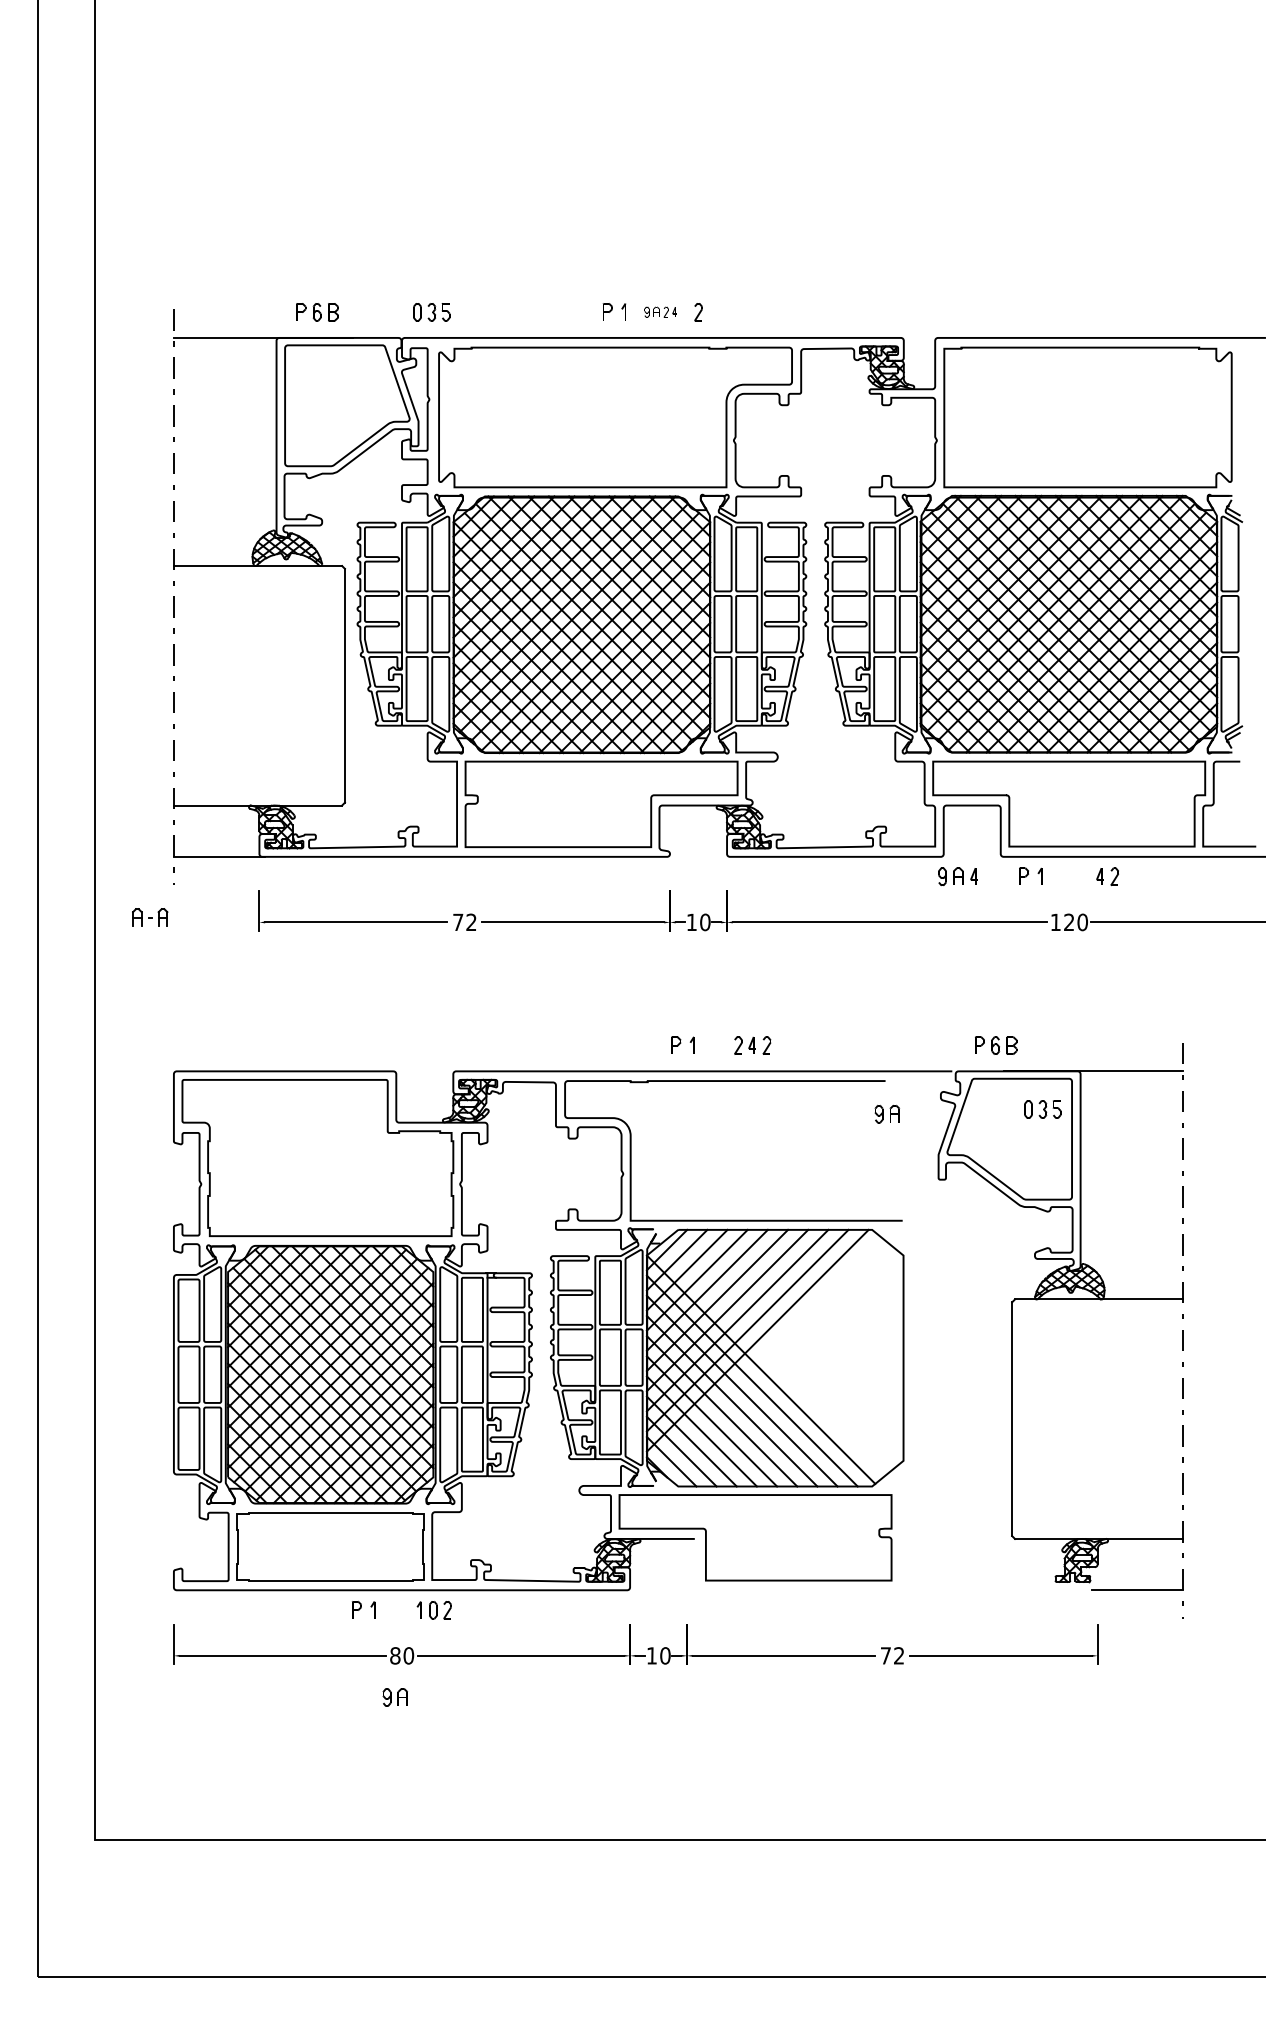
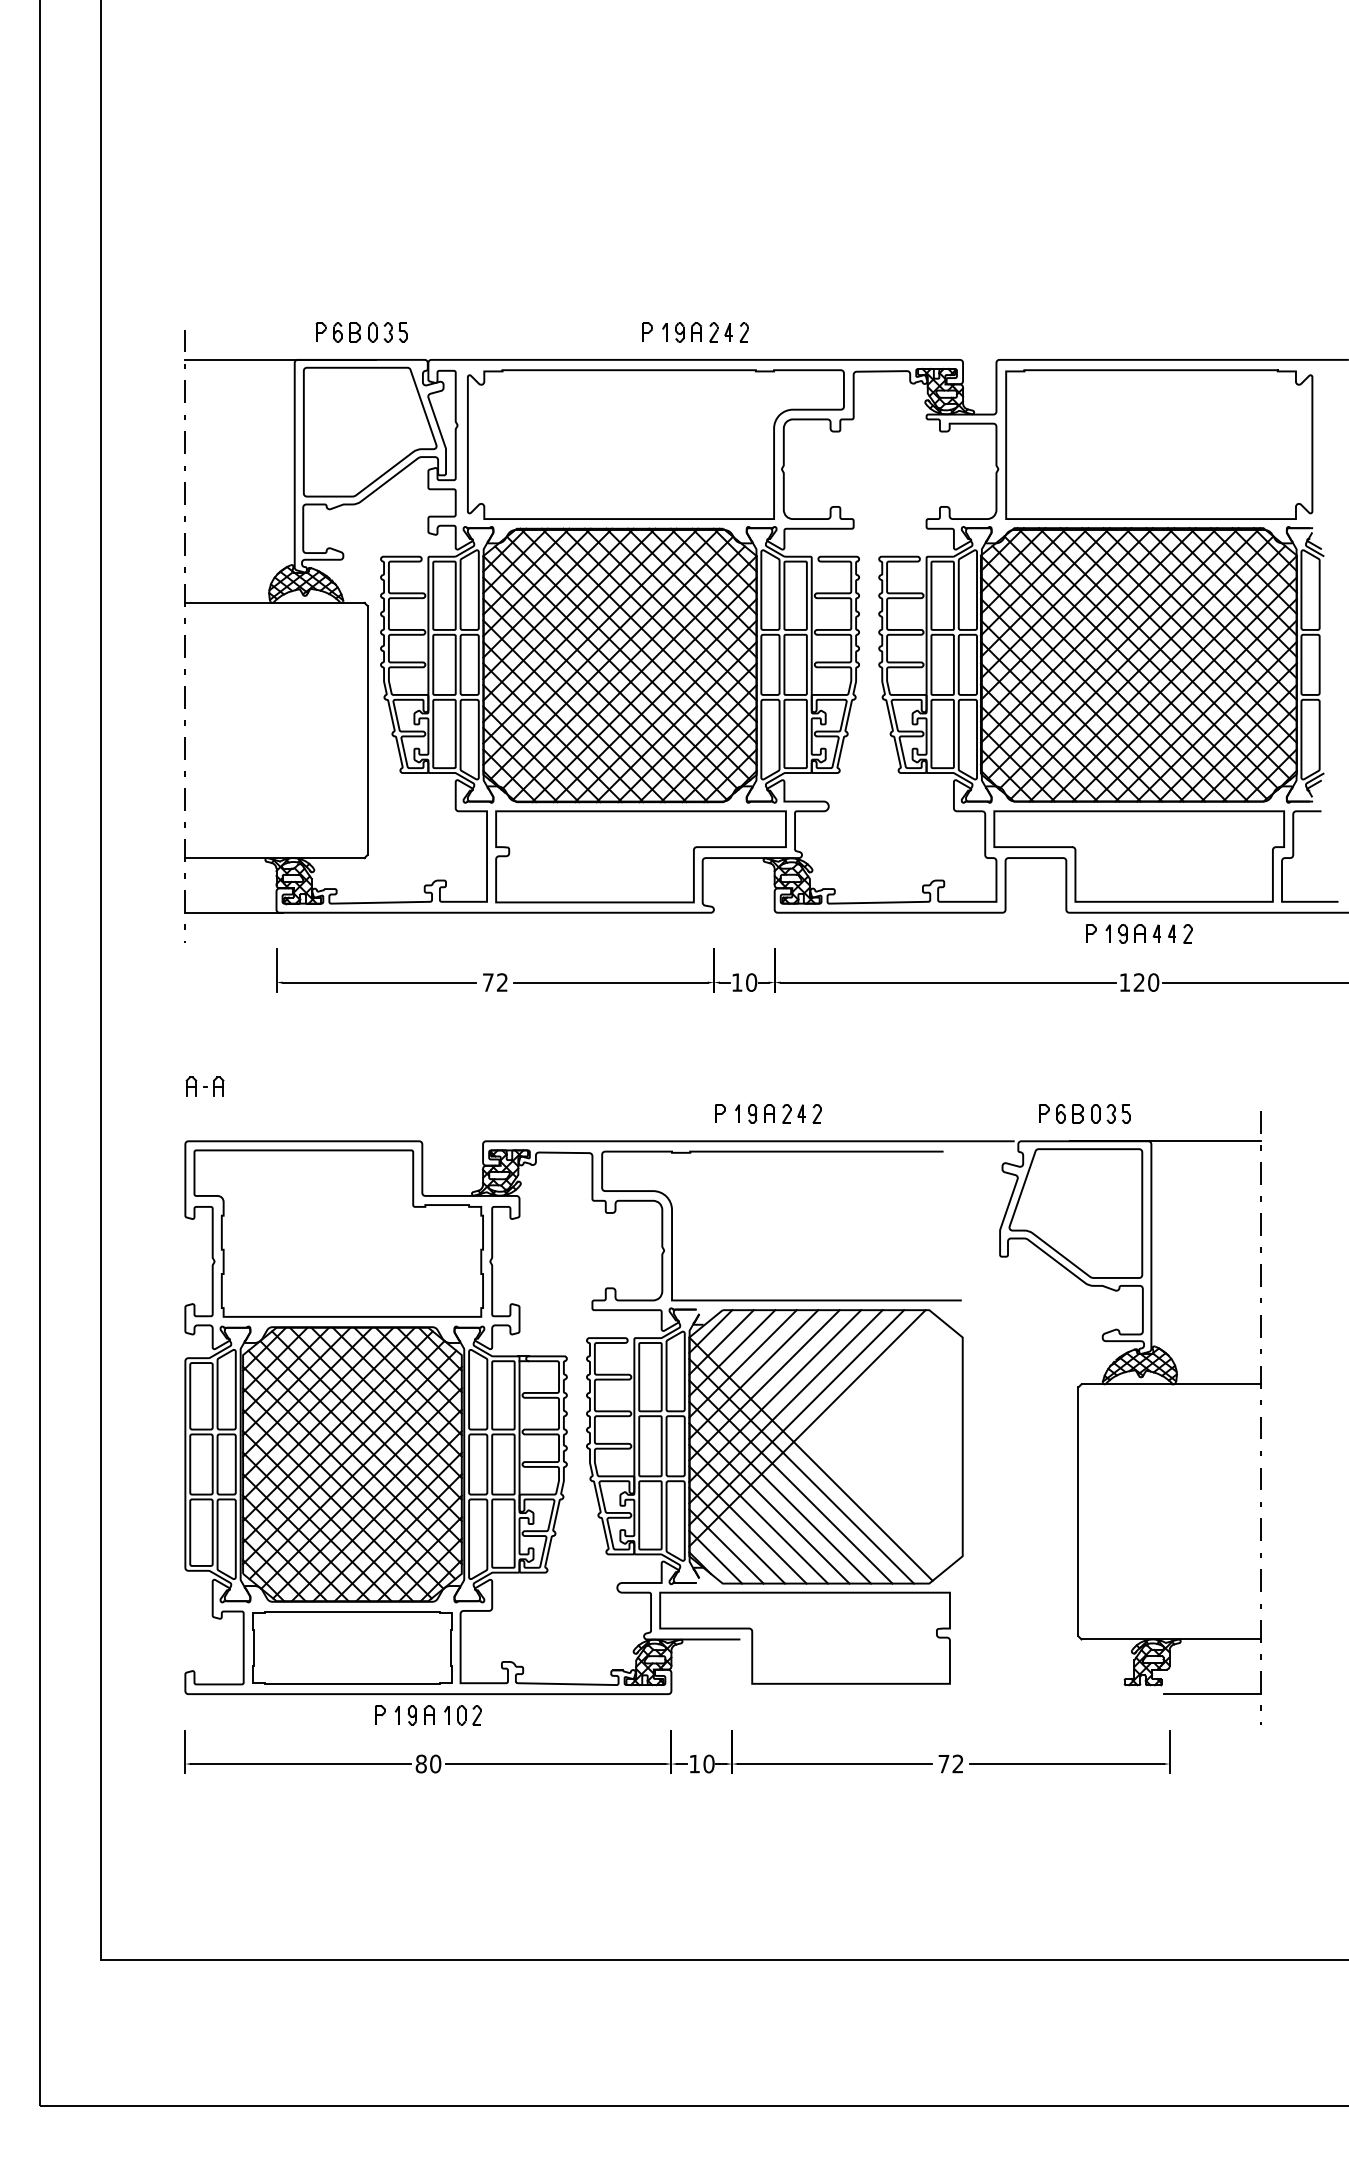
part: (431, 312) -> (387, 332), moved
part: (660, 312) -> (703, 332), size x1.67
part: (957, 876) -> (1139, 933), moved
part: (149, 917) -> (204, 1086), moved
part: (1042, 1109) -> (1110, 1113), moved
part: (887, 1113) -> (761, 1113), moved
part: (394, 1697) -> (420, 1715), moved

